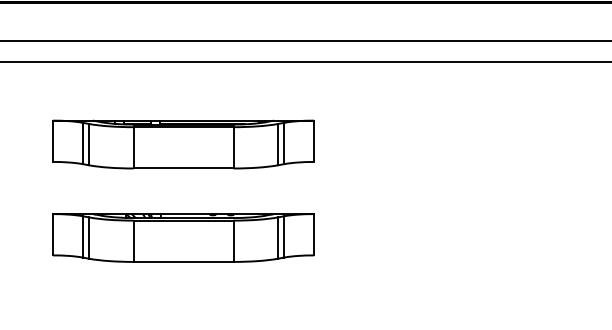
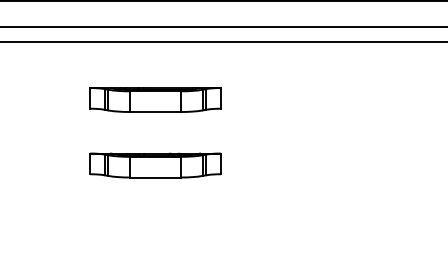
part: (183, 143) -> (155, 99), size x0.71
part: (183, 237) -> (155, 165), size x0.71

